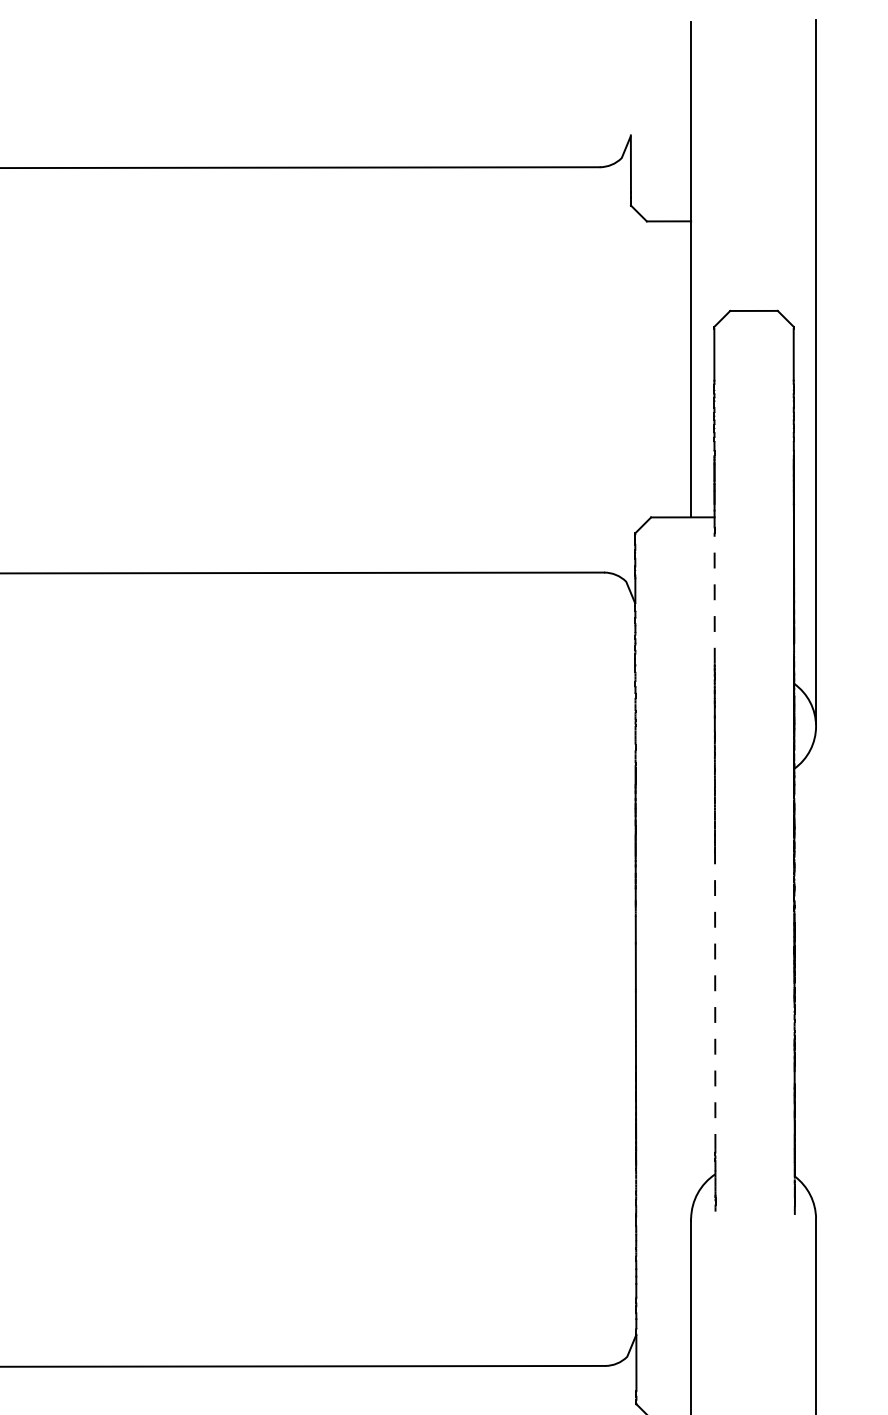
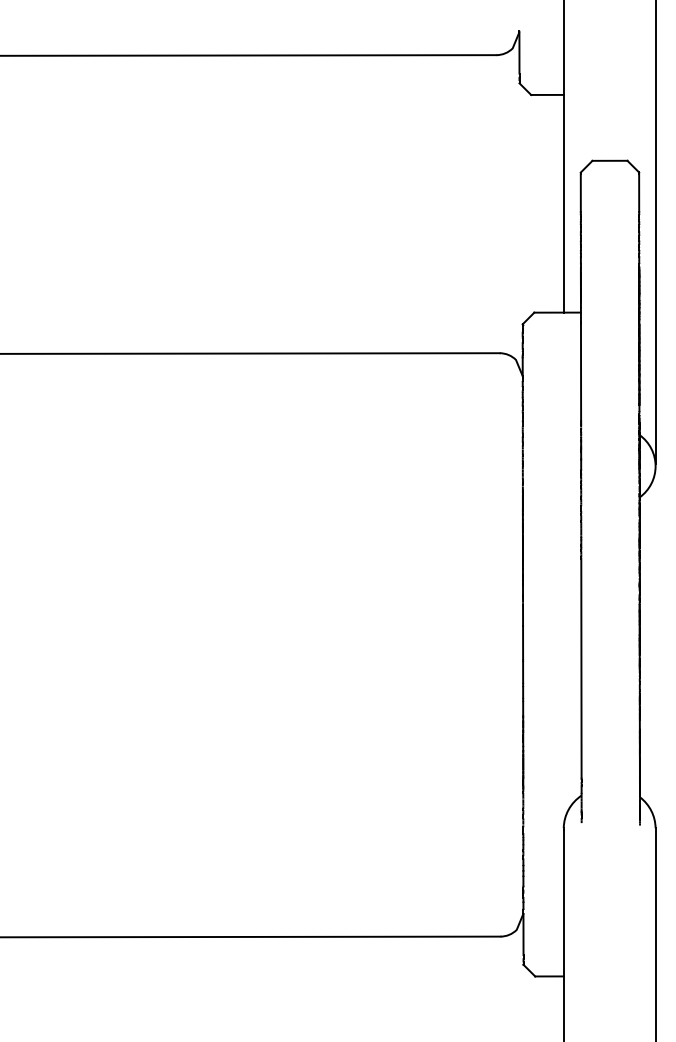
line: (715, 597) -> (581, 371), dashed -> solid
line: (715, 1001) -> (581, 668), dashed -> solid

